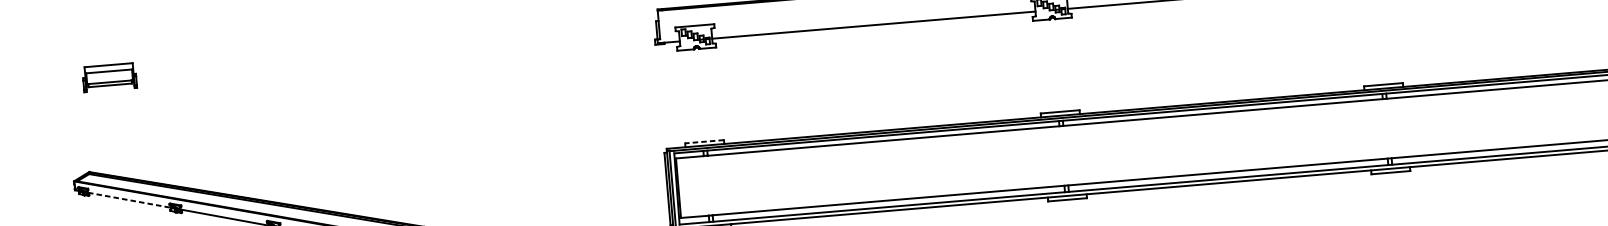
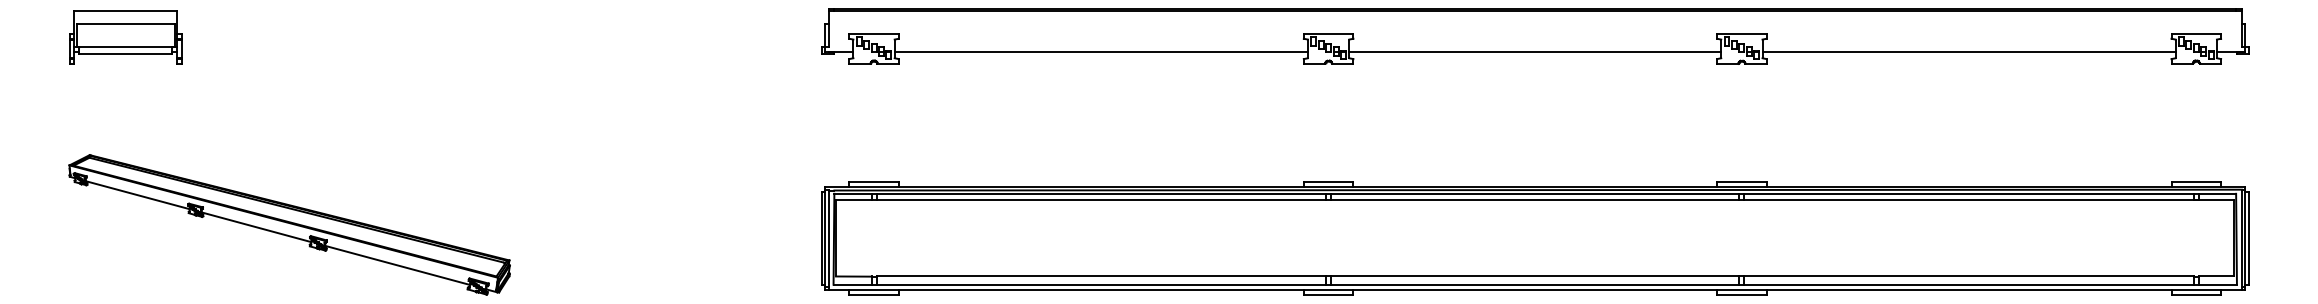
part: (109, 77) -> (125, 37), size x1.67
line: (704, 141) -> (874, 182), dashed -> solid
line: (129, 200) -> (137, 195), dashed -> solid

